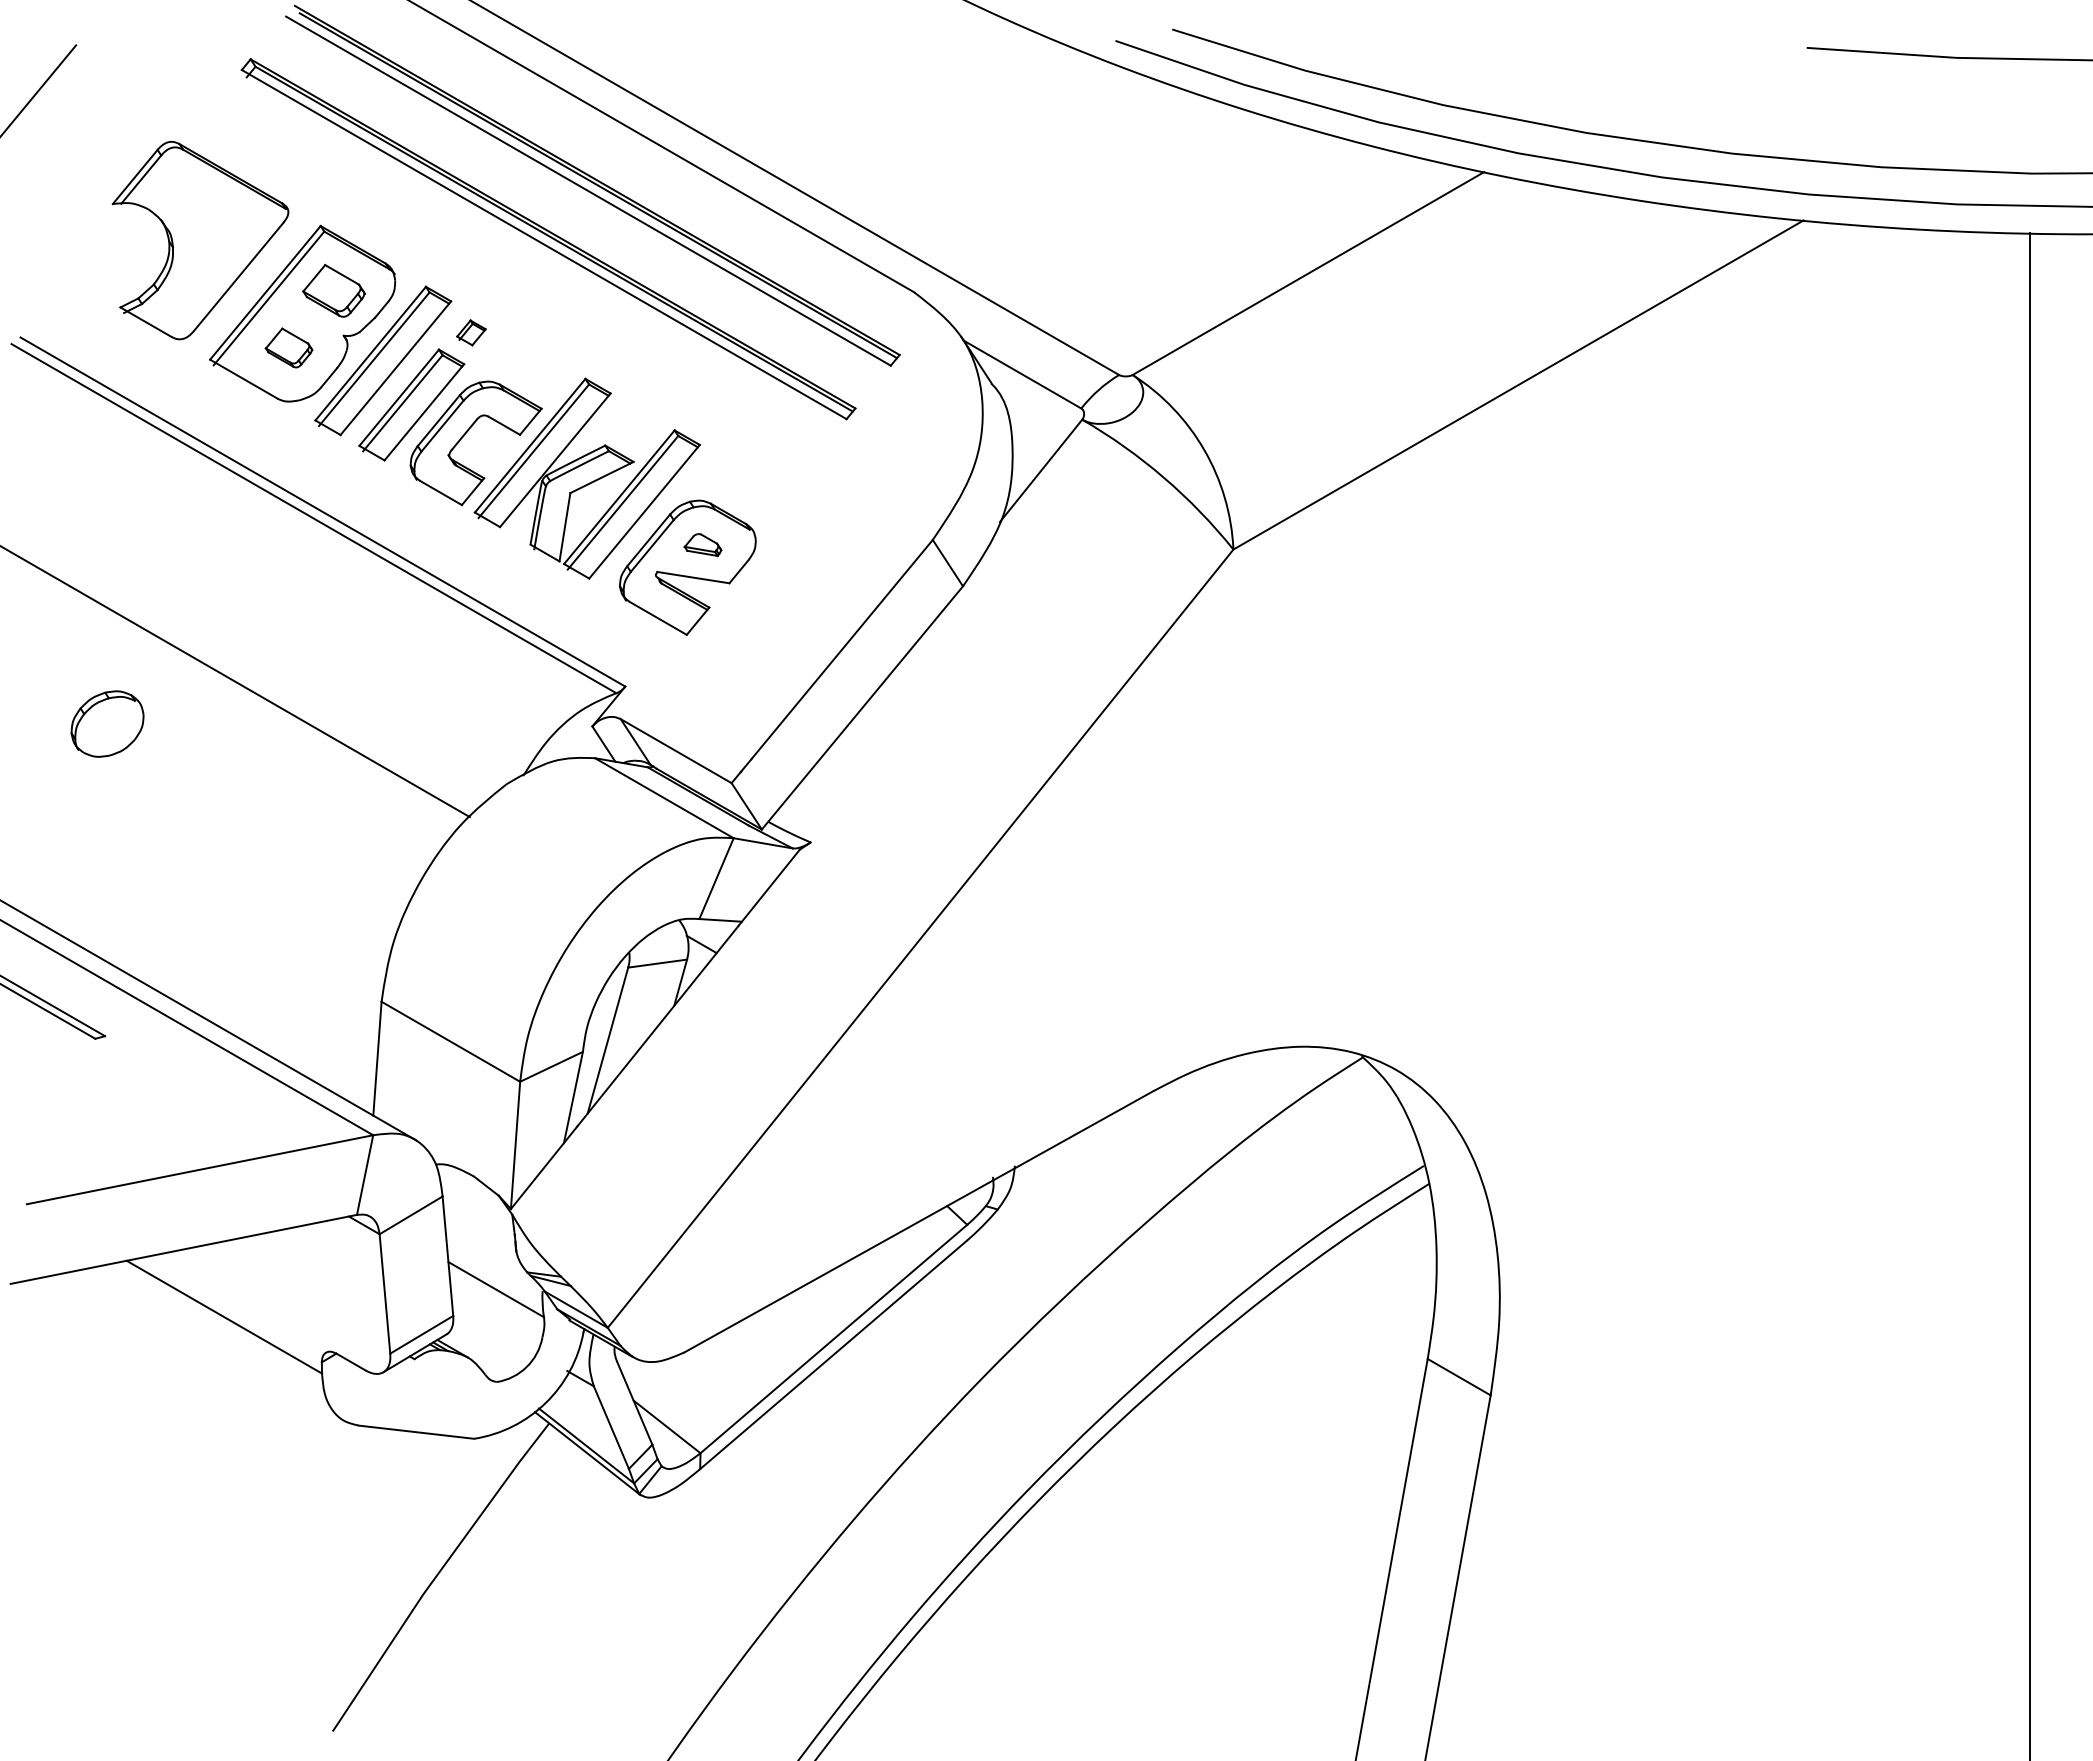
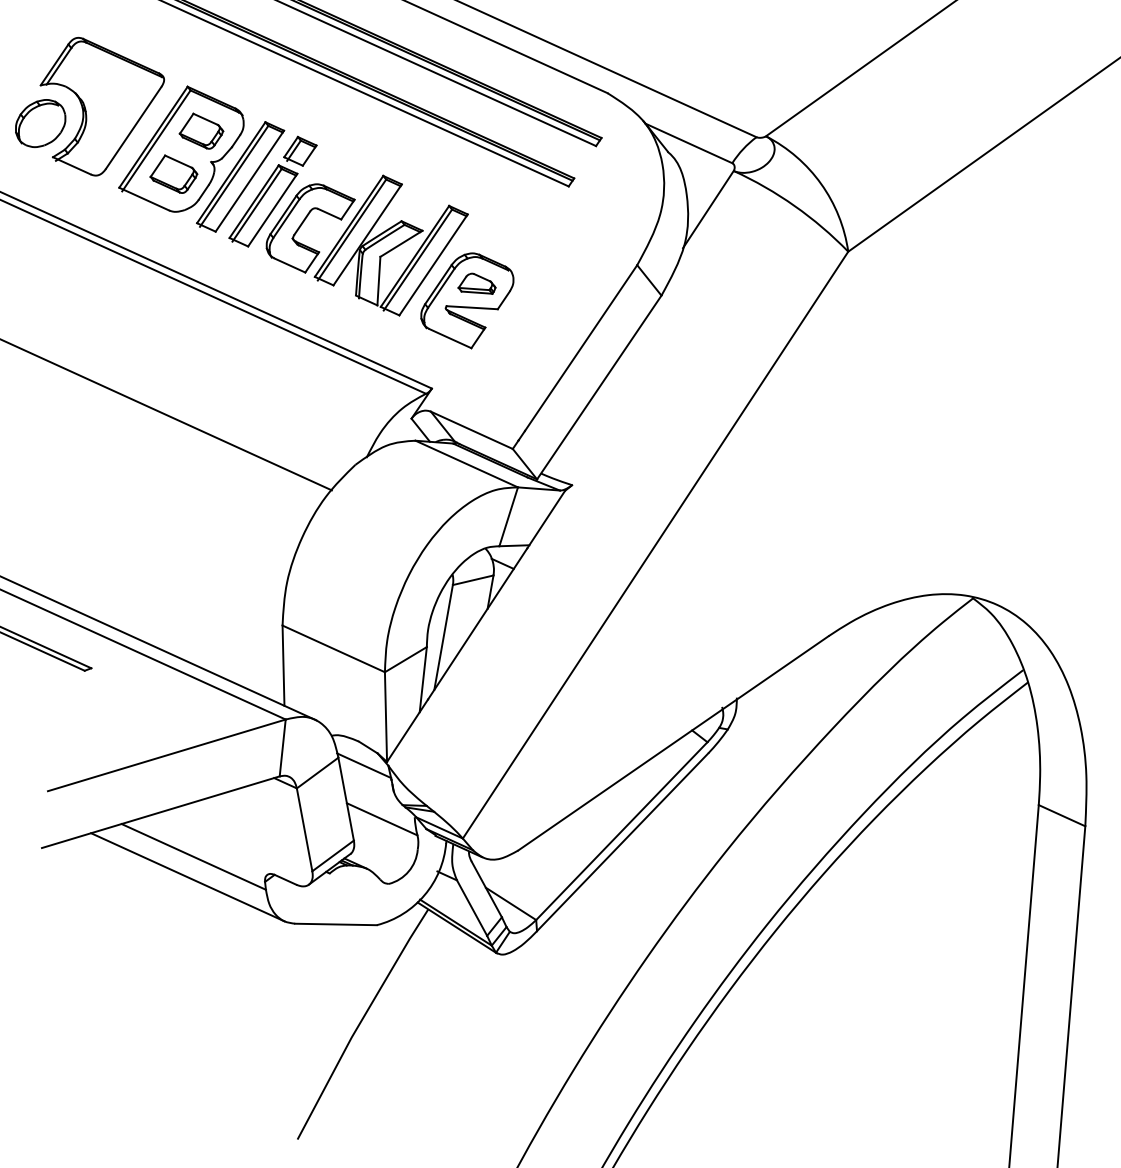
part: (471, 332) -> (300, 151), size x1.67
part: (288, 347) -> (173, 173), size x1.43
part: (702, 544) -> (476, 283), size x1.43
part: (107, 723) -> (40, 123), moved
line: (477, 1211) -> (363, 765), added
line: (213, 1344) -> (188, 876), added

